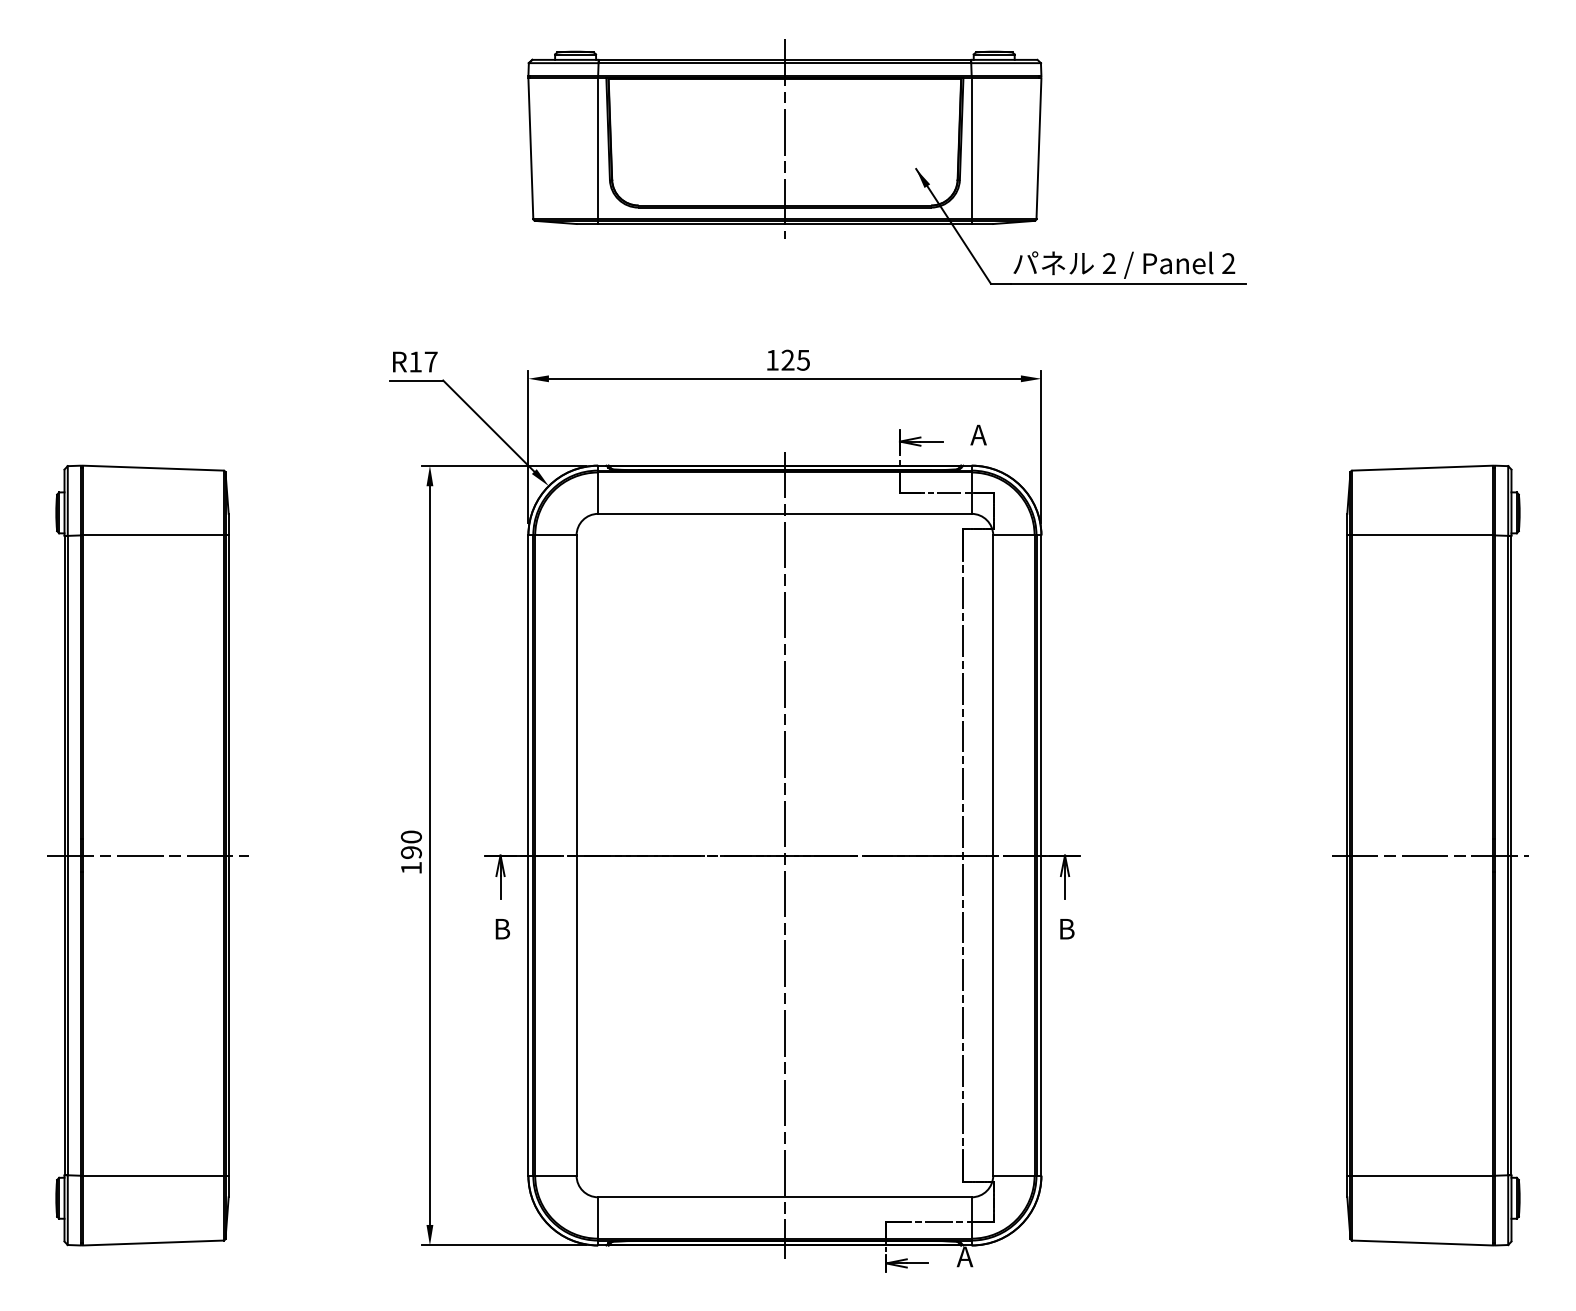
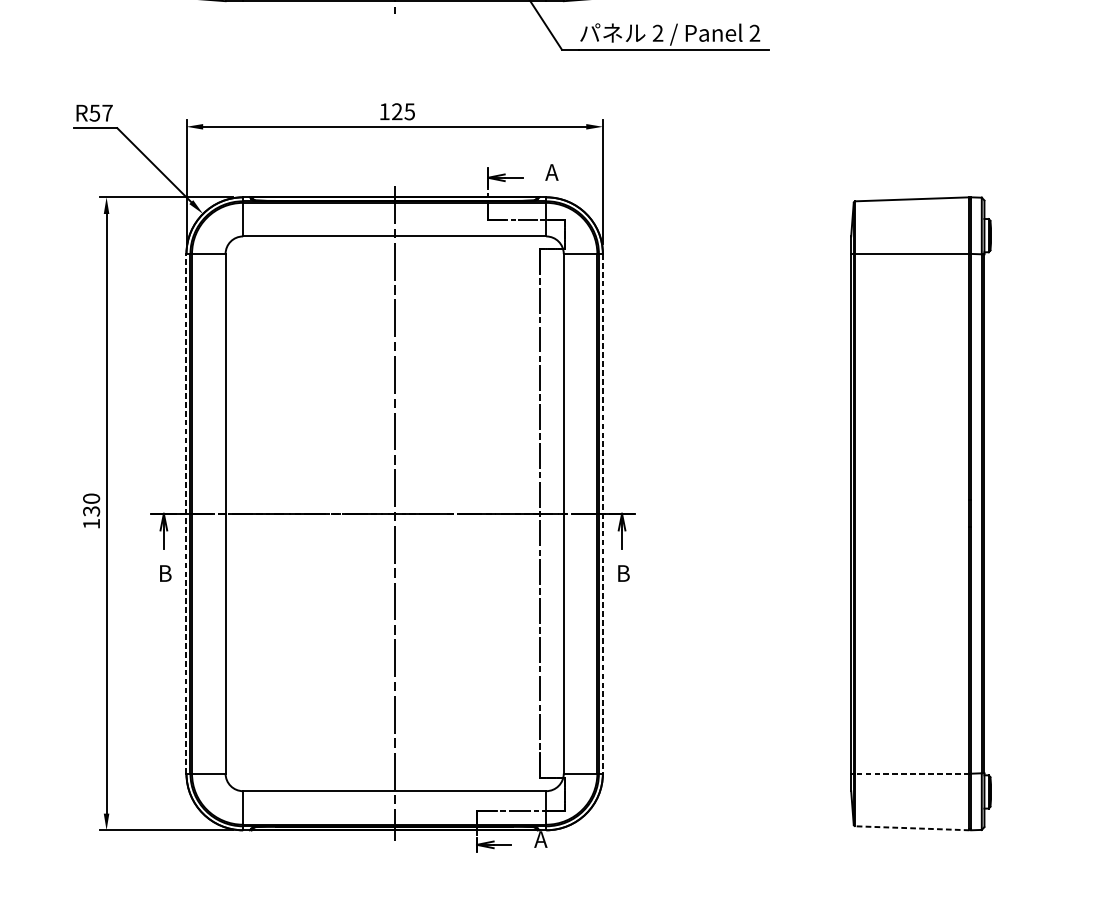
text: (415, 361) -> (94, 112), R17 -> R57
text: (411, 852) -> (91, 511), 190 -> 130
line: (528, 855) -> (186, 513), solid -> dashed
line: (1429, 855) -> (917, 513), removed
line: (1041, 856) -> (602, 514), solid -> dashed
line: (1422, 1175) -> (912, 773), solid -> dashed
line: (1422, 1243) -> (912, 828), solid -> dashed

